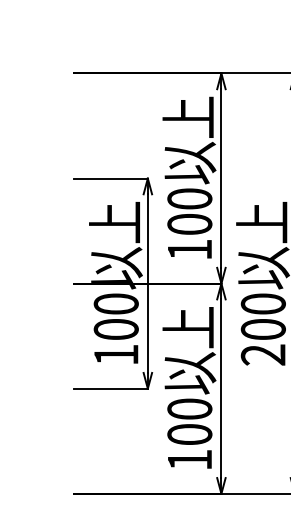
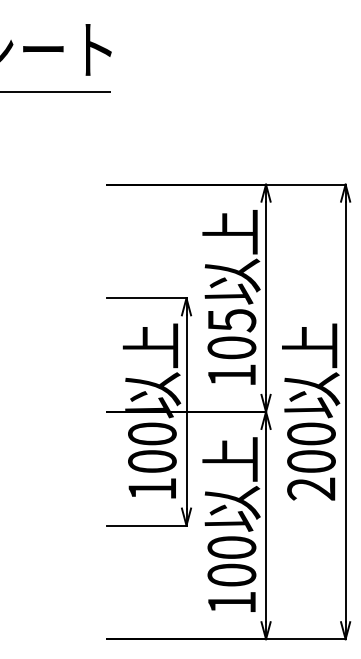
text: (189, 199) -> (231, 320), 100 -> 105

